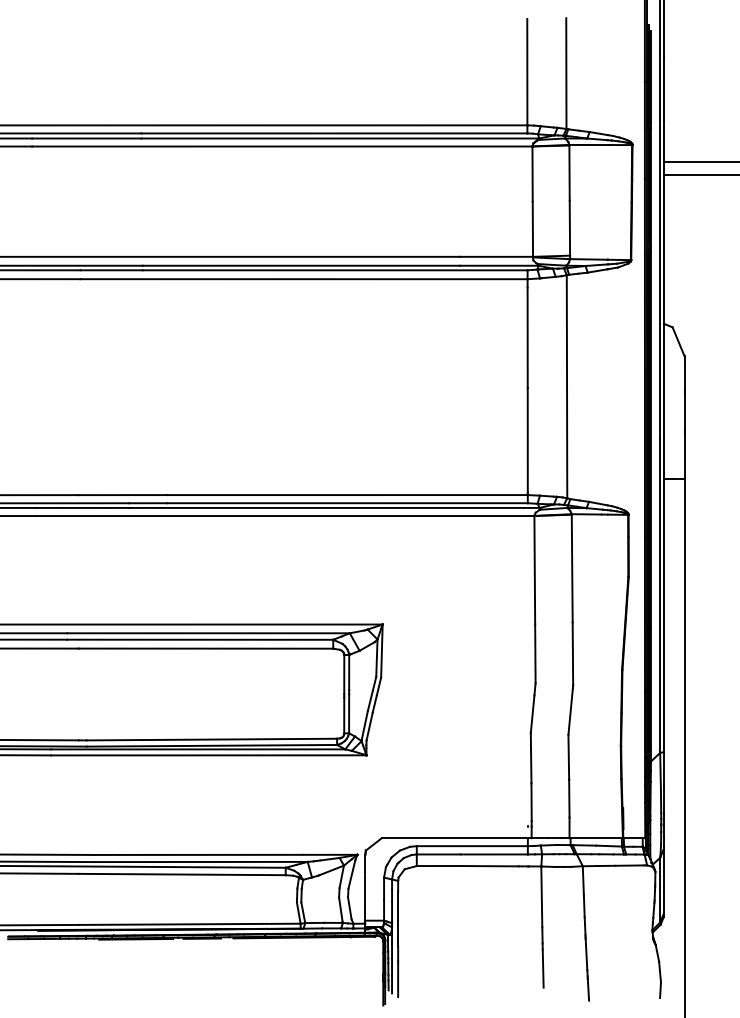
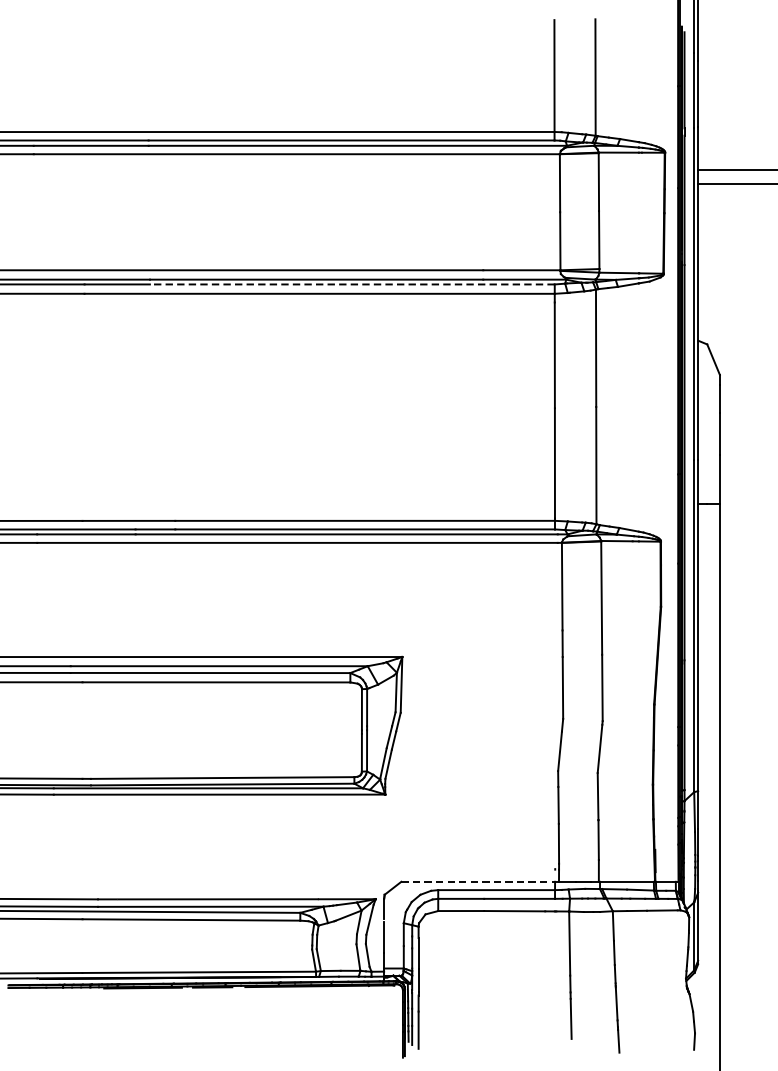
line: (334, 270) -> (351, 284), solid -> dashed
line: (456, 838) -> (479, 882), solid -> dashed

